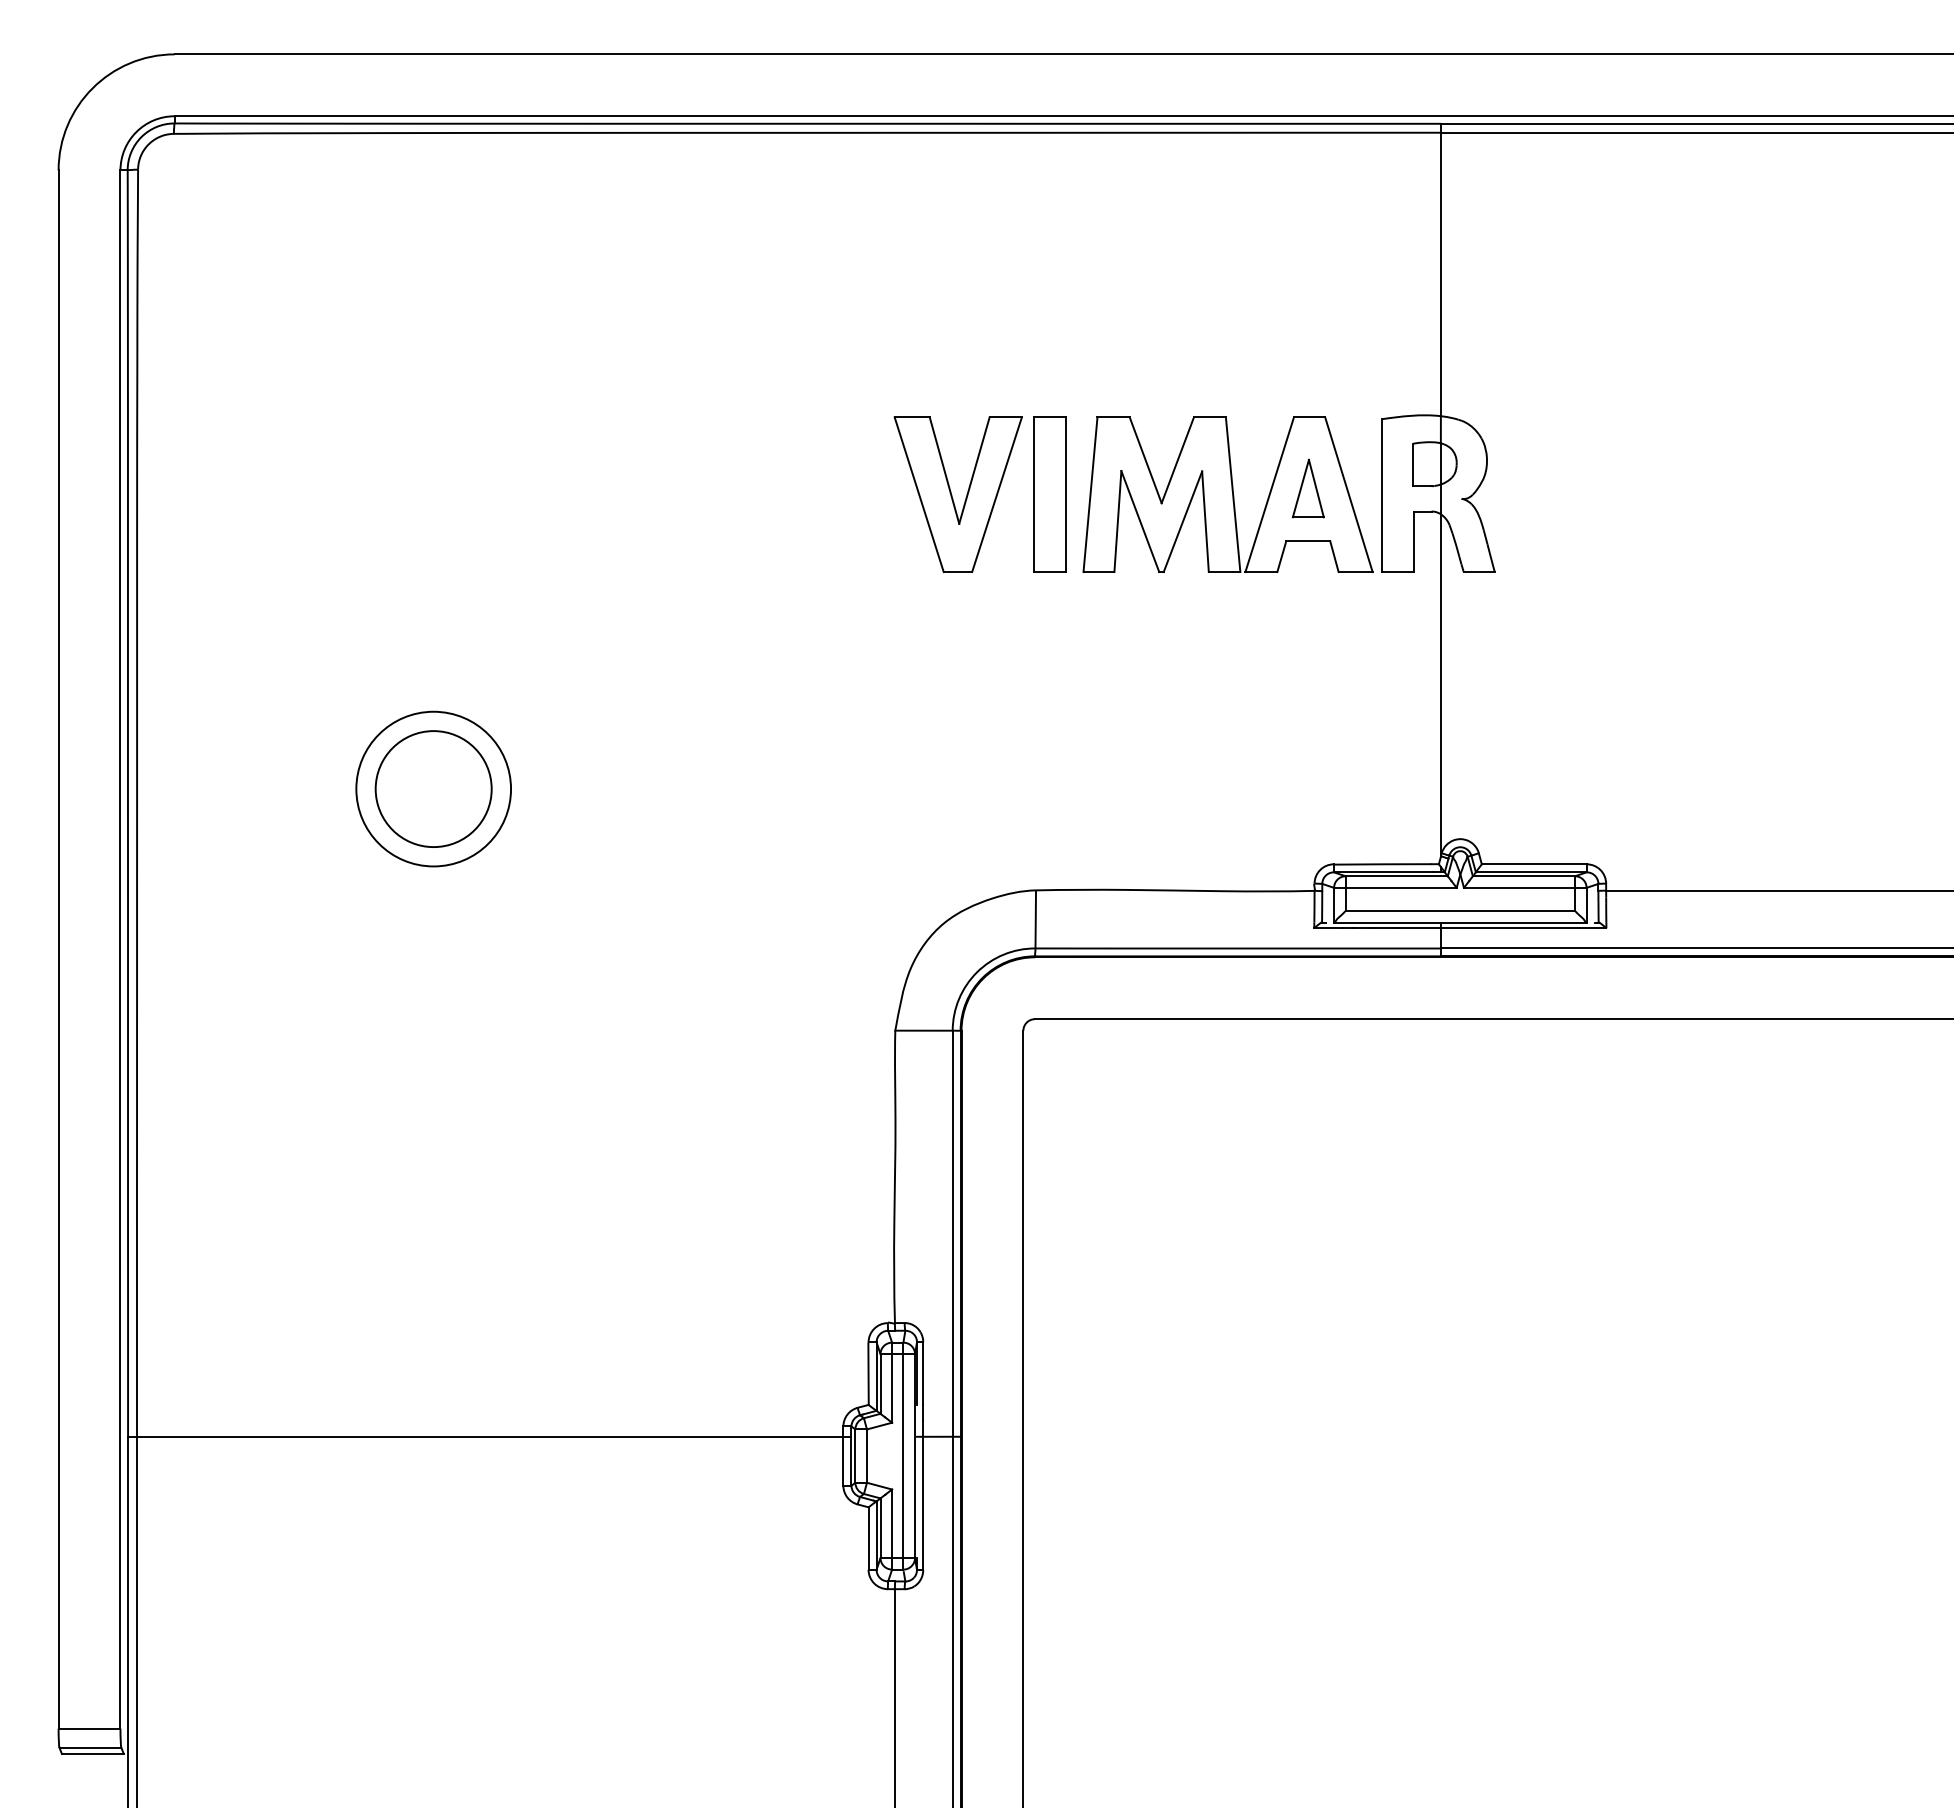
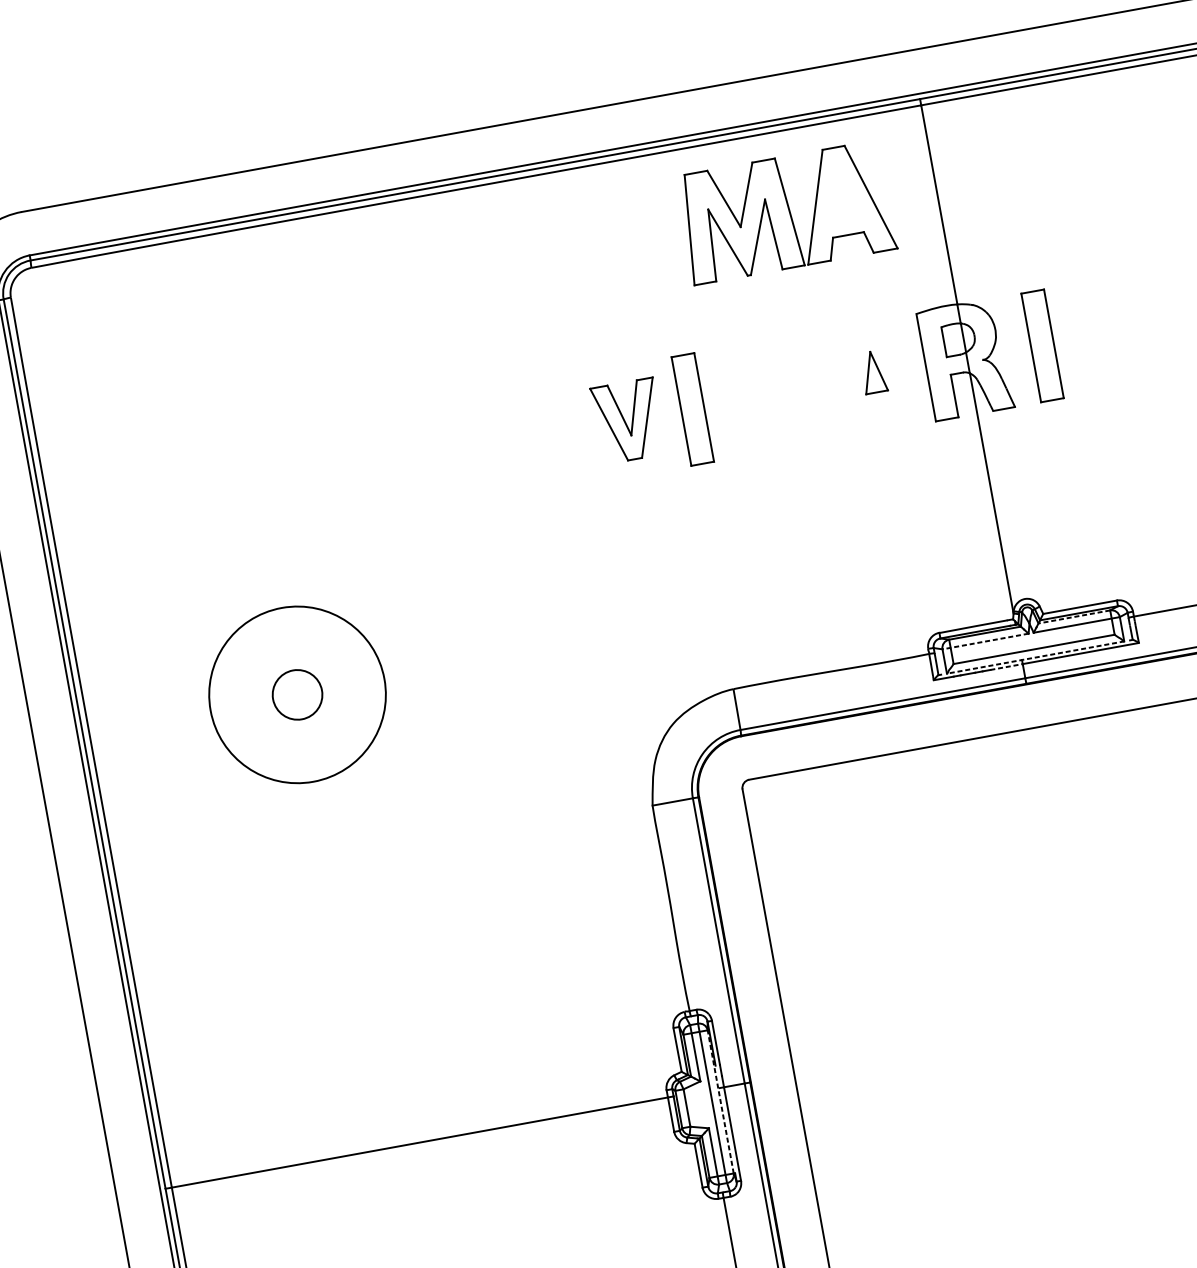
part: (957, 494) -> (627, 421), size x0.7
part: (1227, 494) -> (785, 212), moved
part: (1547, 494) -> (1042, 345), added
circle: (433, 788) -> (297, 694), size x1.6
circle: (433, 789) -> (297, 695), size x0.6
line: (1523, 876) -> (1074, 617), solid -> dashed
line: (1394, 887) -> (984, 641), solid -> dashed
line: (1460, 922) -> (1035, 657), solid -> dashed
line: (1418, 928) -> (1006, 667), solid -> dashed
line: (915, 1456) -> (721, 1102), solid -> dashed

